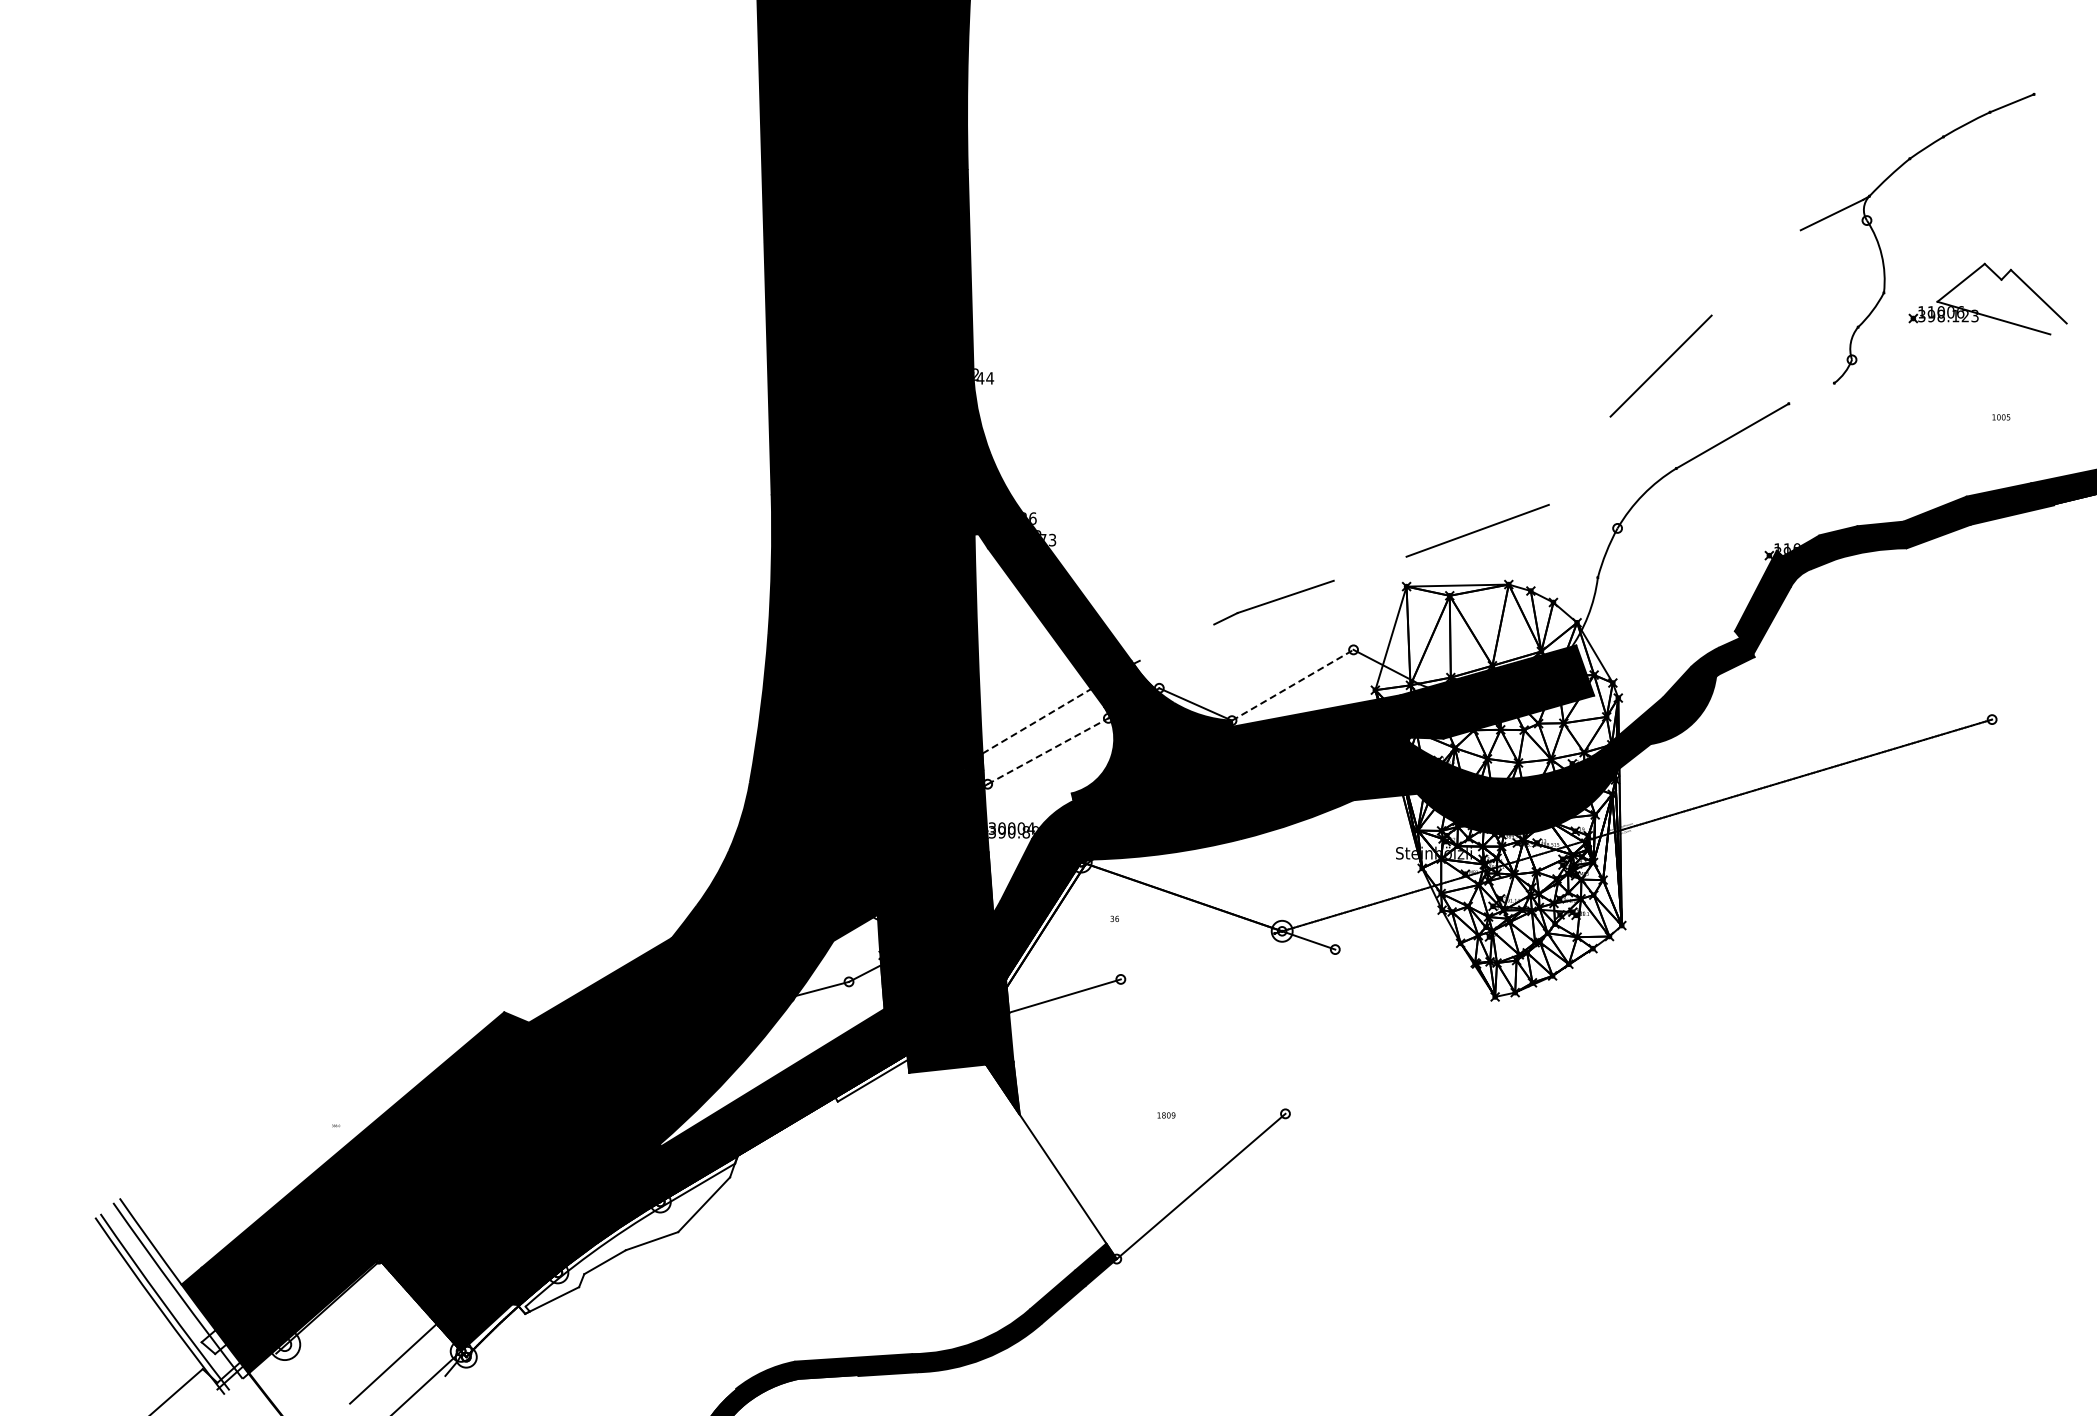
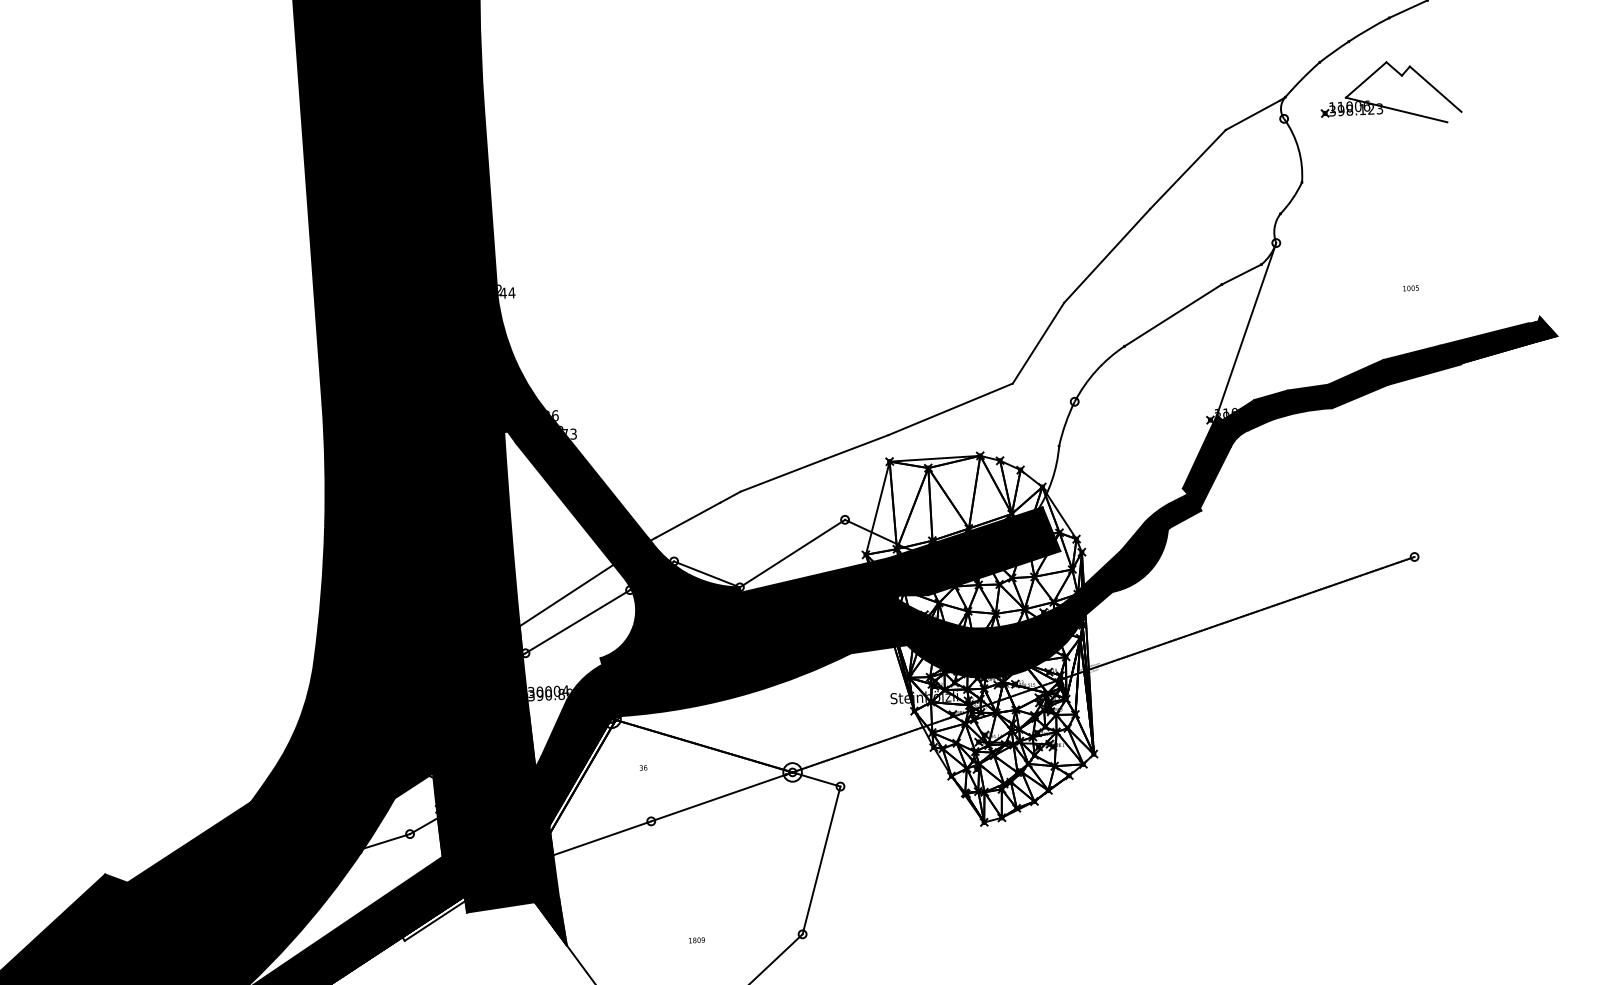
line: (1755, 272) -> (1187, 169), added
part: (1977, 310) -> (1381, 103), moved
line: (1811, 393) -> (1241, 274), added
line: (1814, 454) -> (1246, 328), added
line: (1579, 460) -> (1038, 342), added
line: (1369, 568) -> (856, 446), added
line: (1176, 642) -> (687, 520), added
line: (1293, 685) -> (793, 553), dashed -> solid
line: (1037, 721) -> (567, 595), dashed -> solid
line: (1048, 751) -> (578, 621), dashed -> solid
line: (1197, 956) -> (718, 798), added
line: (1310, 1031) -> (821, 860), added

